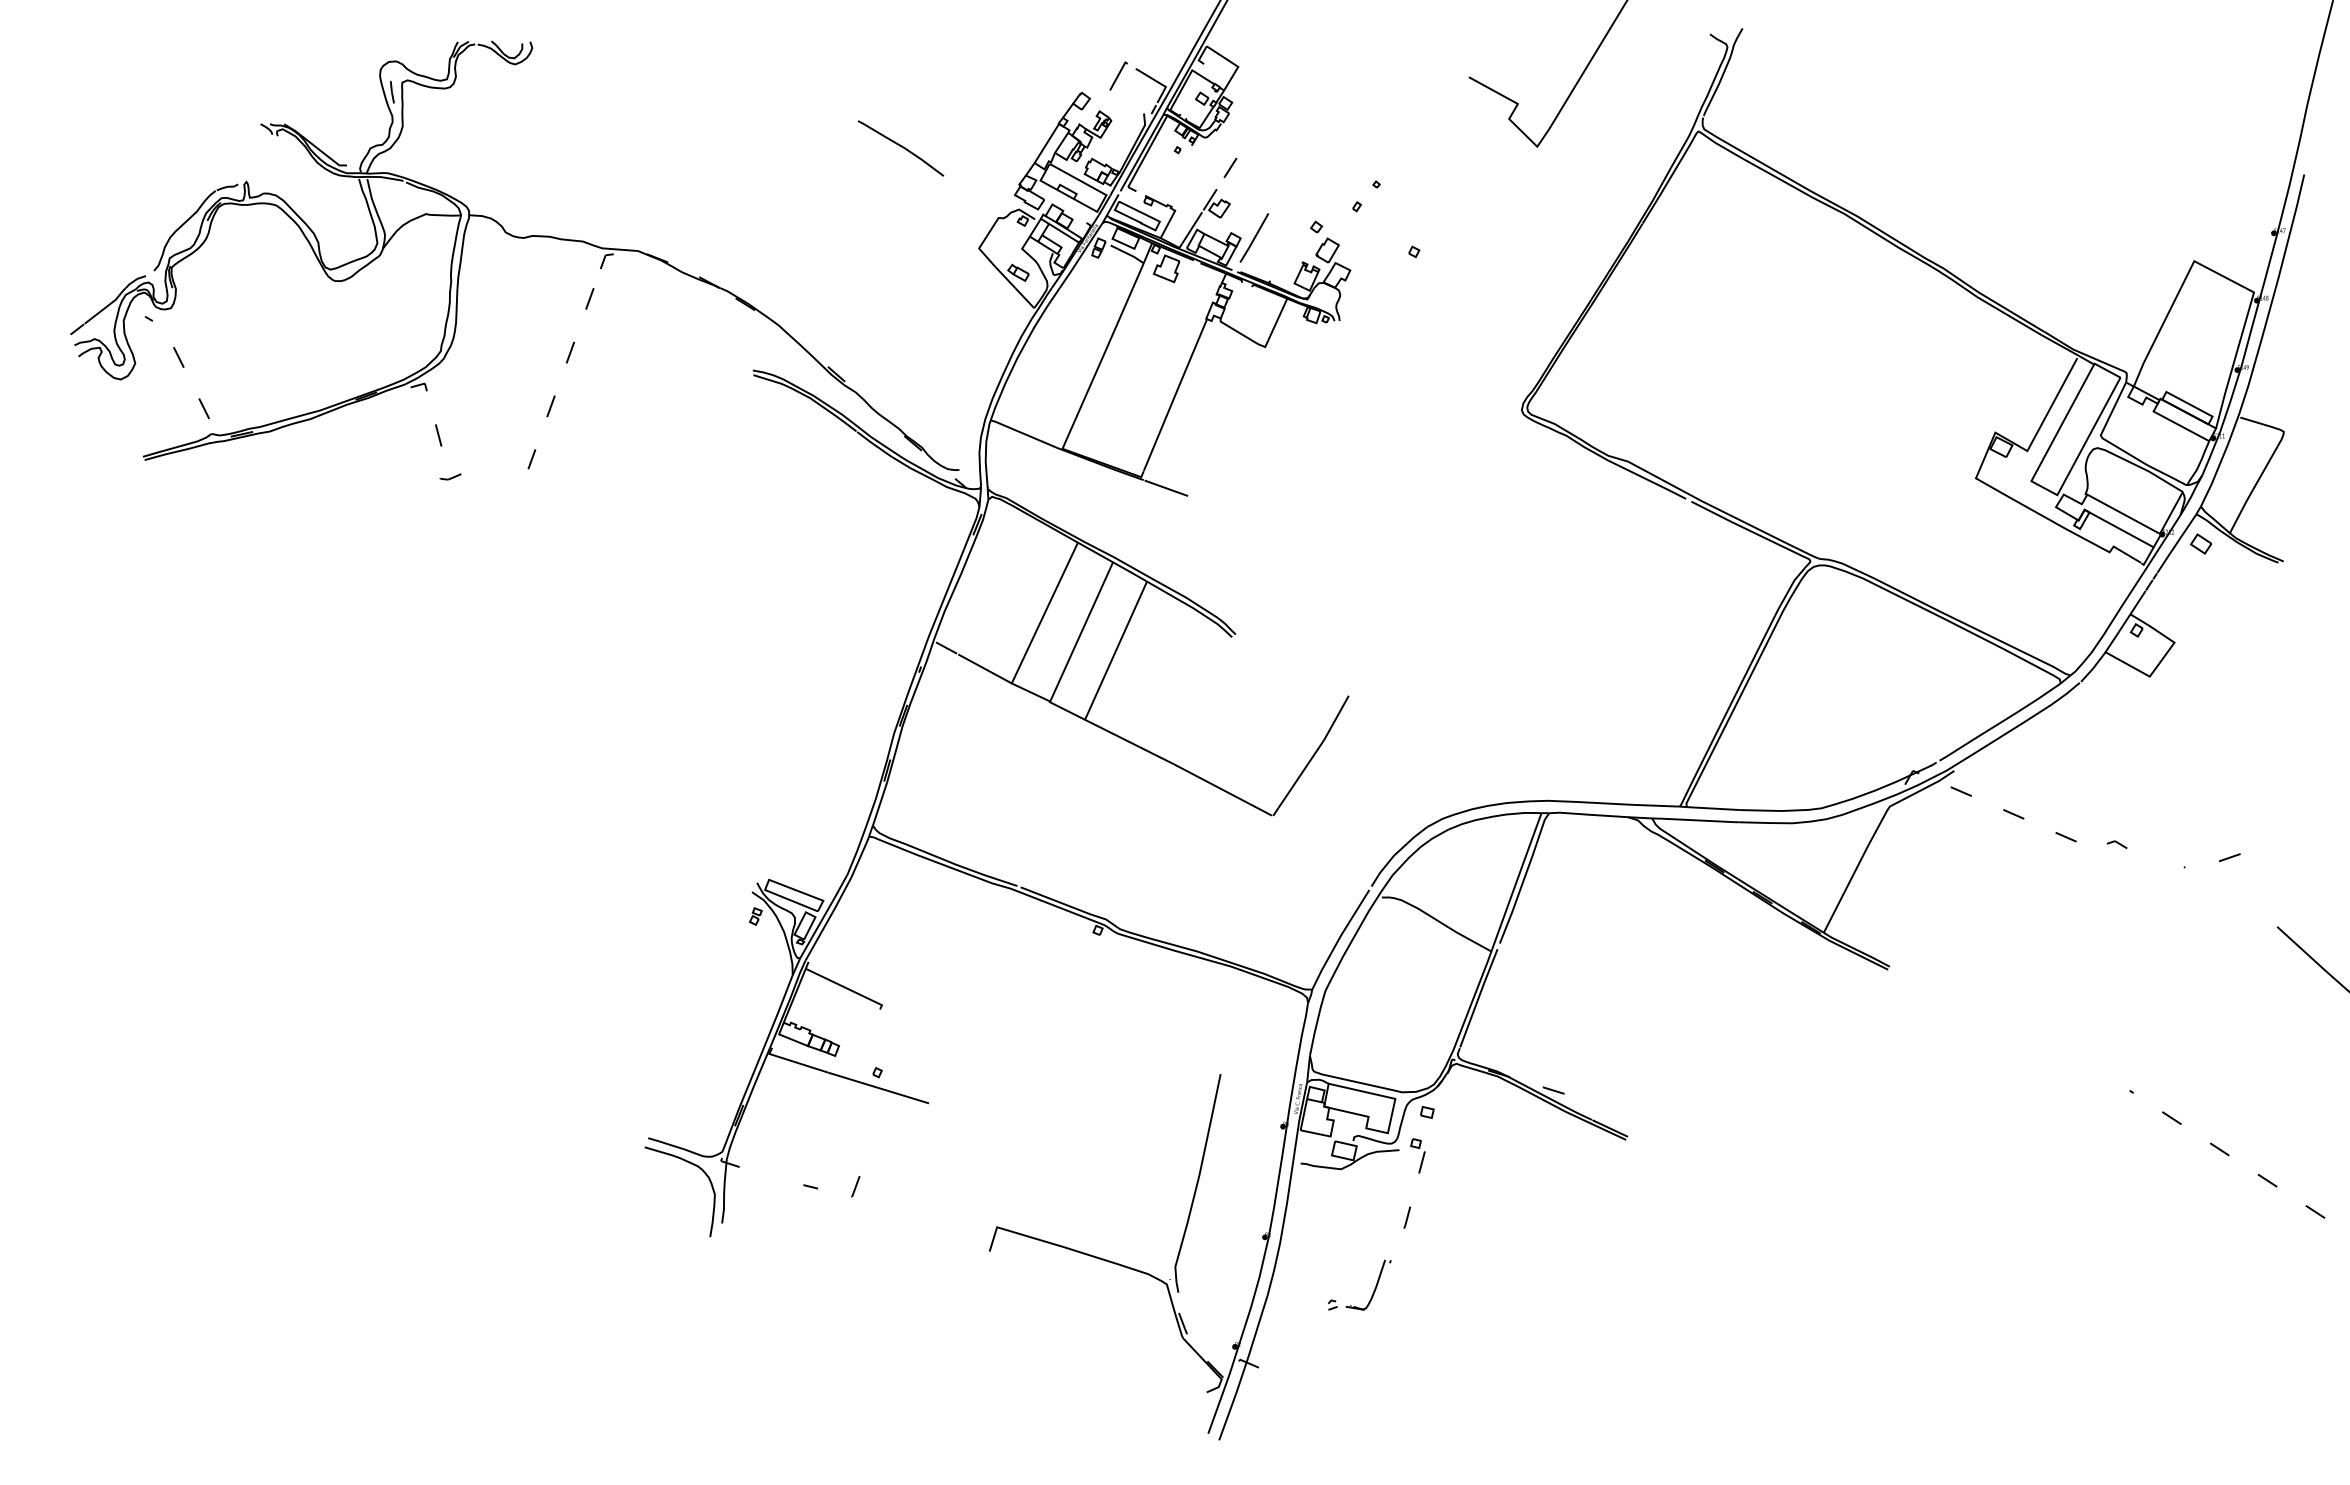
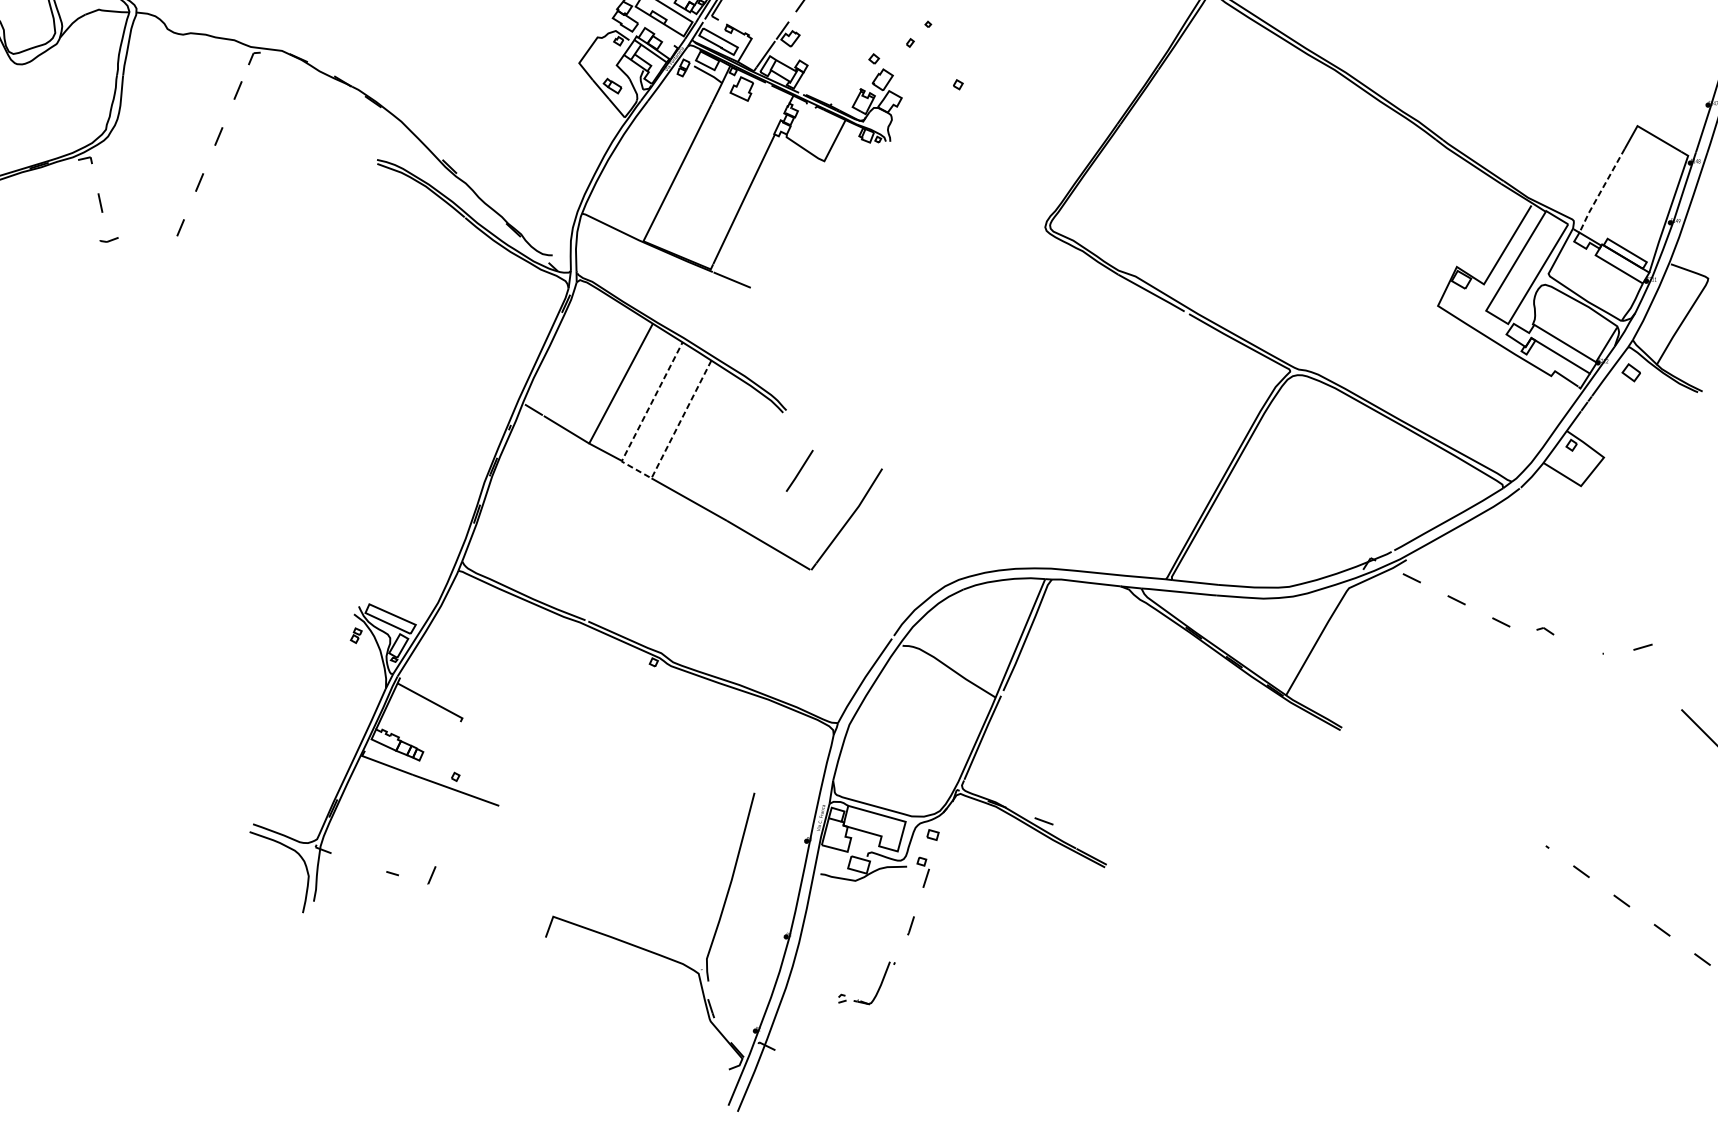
line: (1253, 237) -> (799, 470), moved
line: (2156, 338) -> (1601, 191), solid -> dashed
line: (1066, 710) -> (635, 469), solid -> dashed

